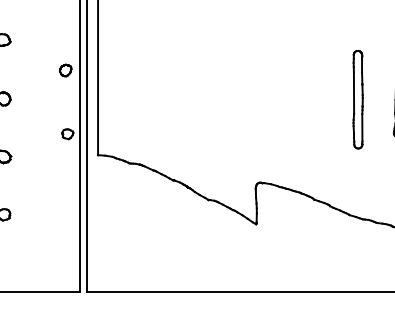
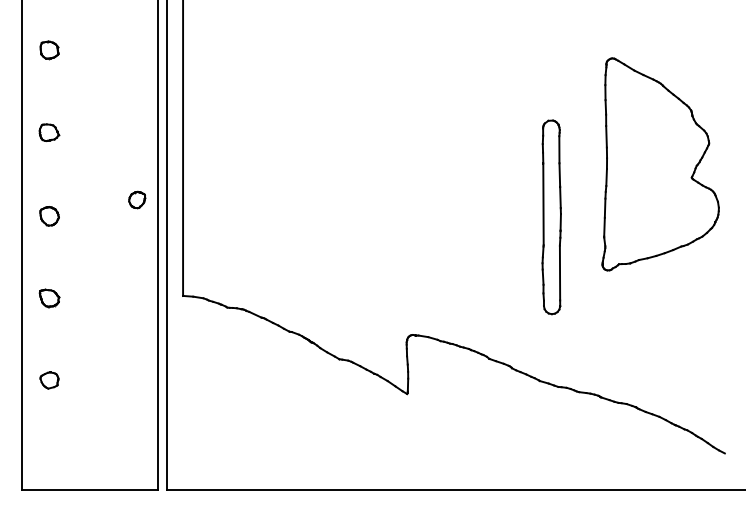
part: (65, 70) -> (137, 199), moved
part: (357, 99) -> (551, 217), size x1.4
part: (67, 134) -> (139, 266), removed

